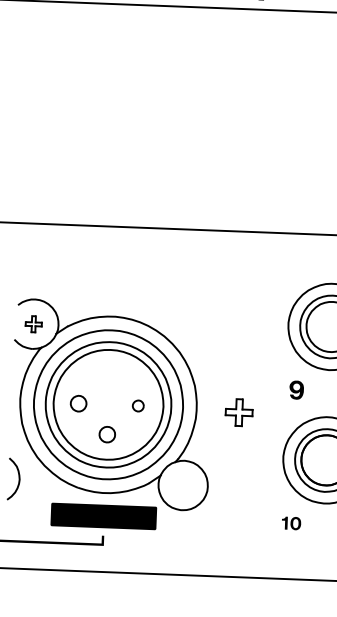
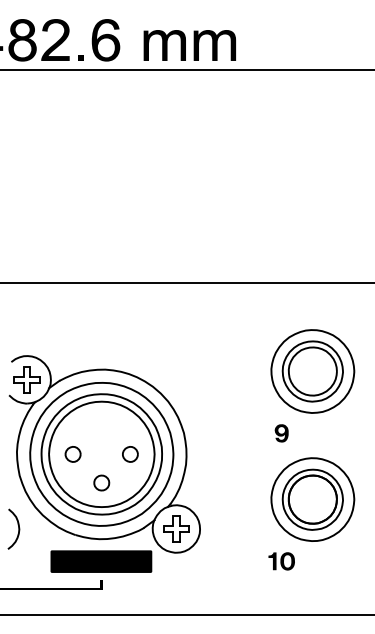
part: (33, 323) -> (26, 379), size x1.67
part: (138, 406) -> (130, 454), size x1.43
part: (239, 412) -> (176, 528), moved
part: (291, 523) -> (281, 561), size x1.43

